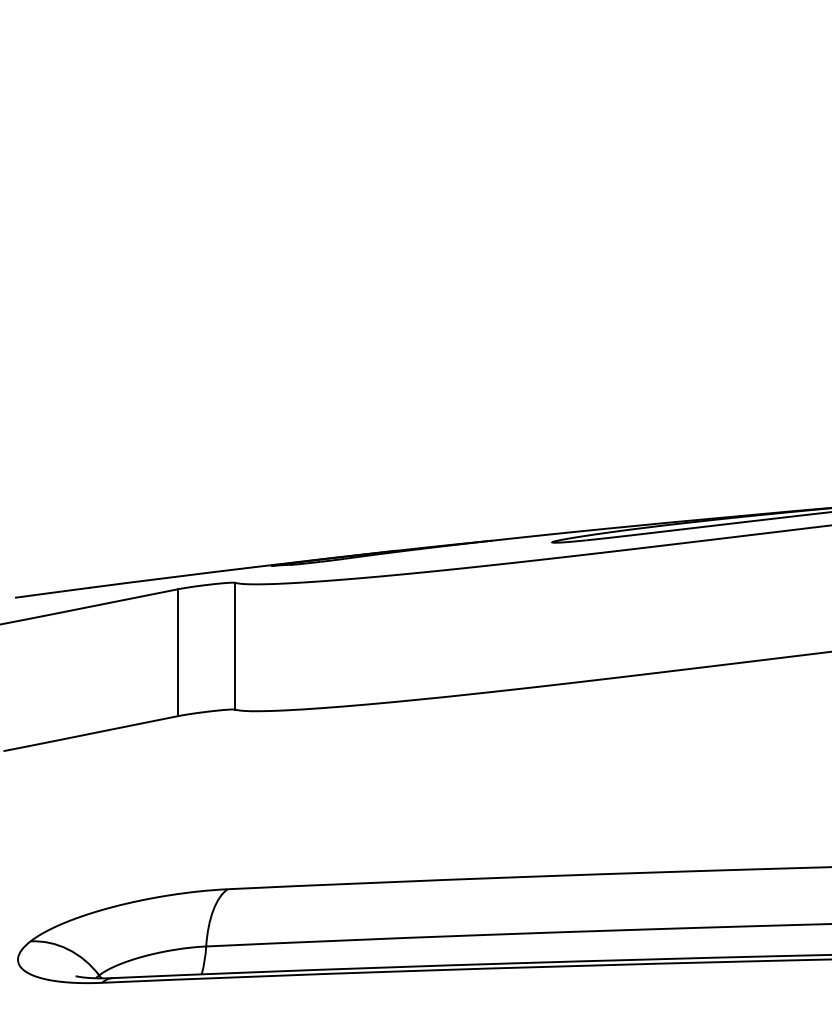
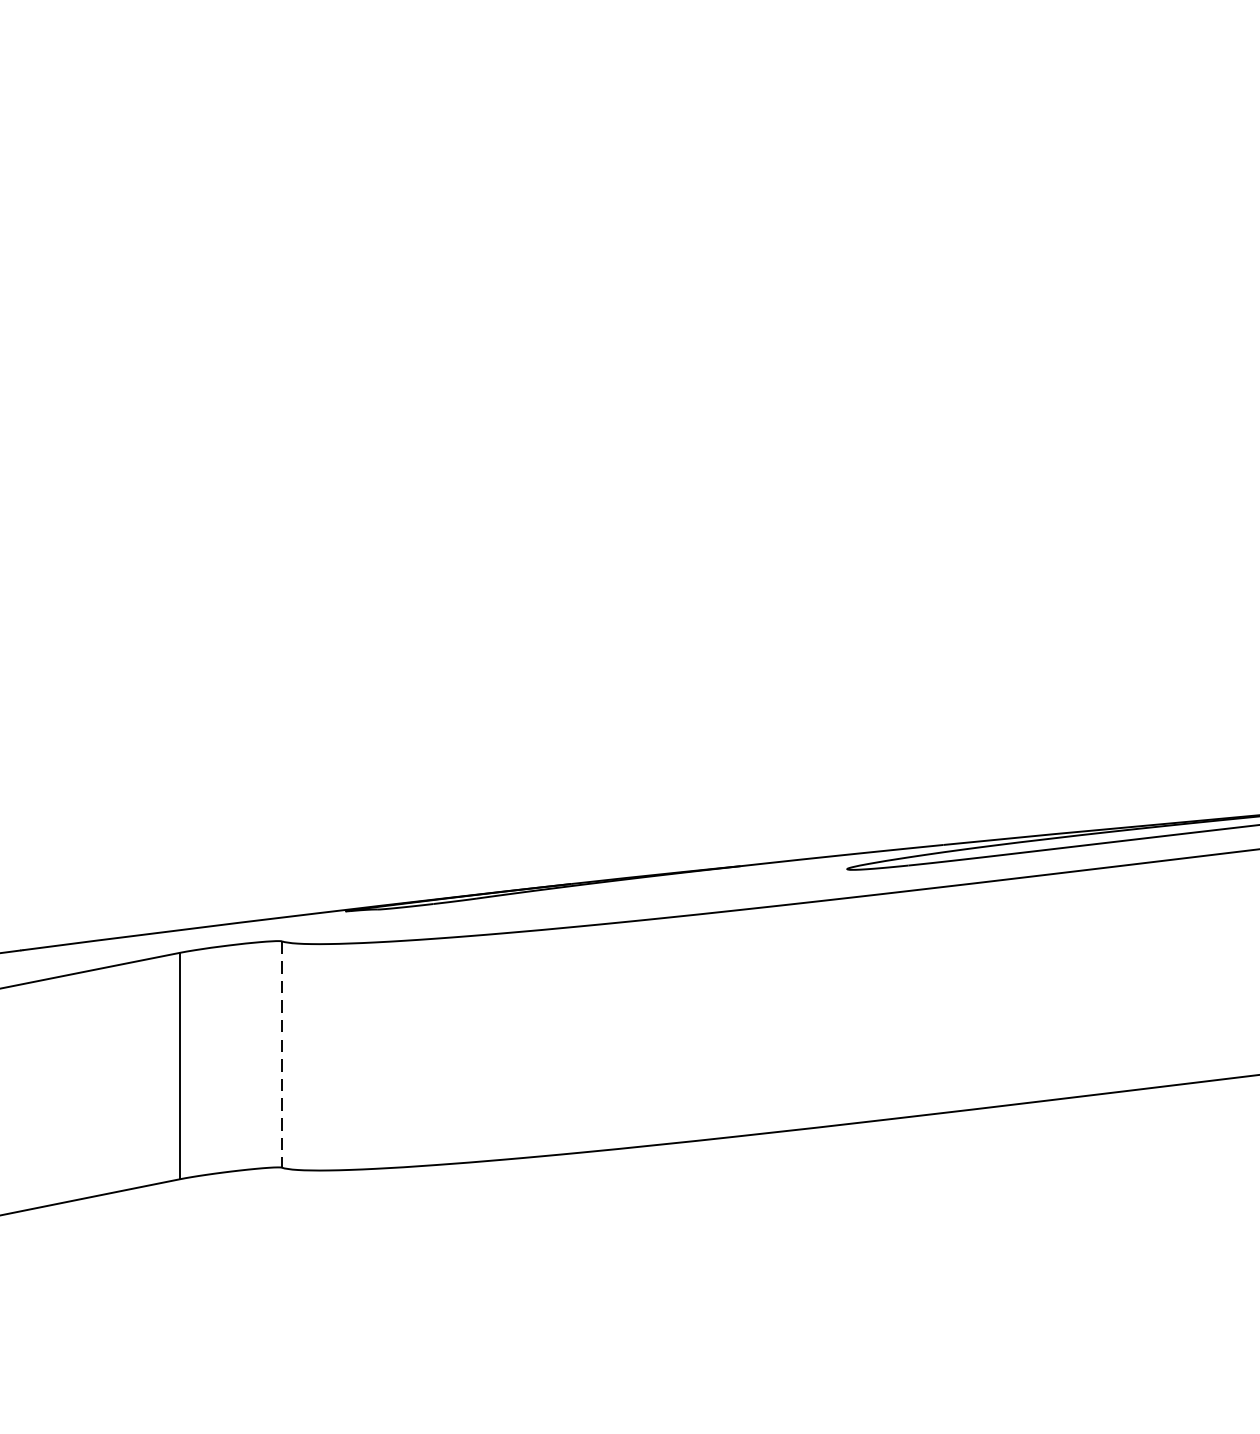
line: (235, 646) -> (282, 1055), solid -> dashed

